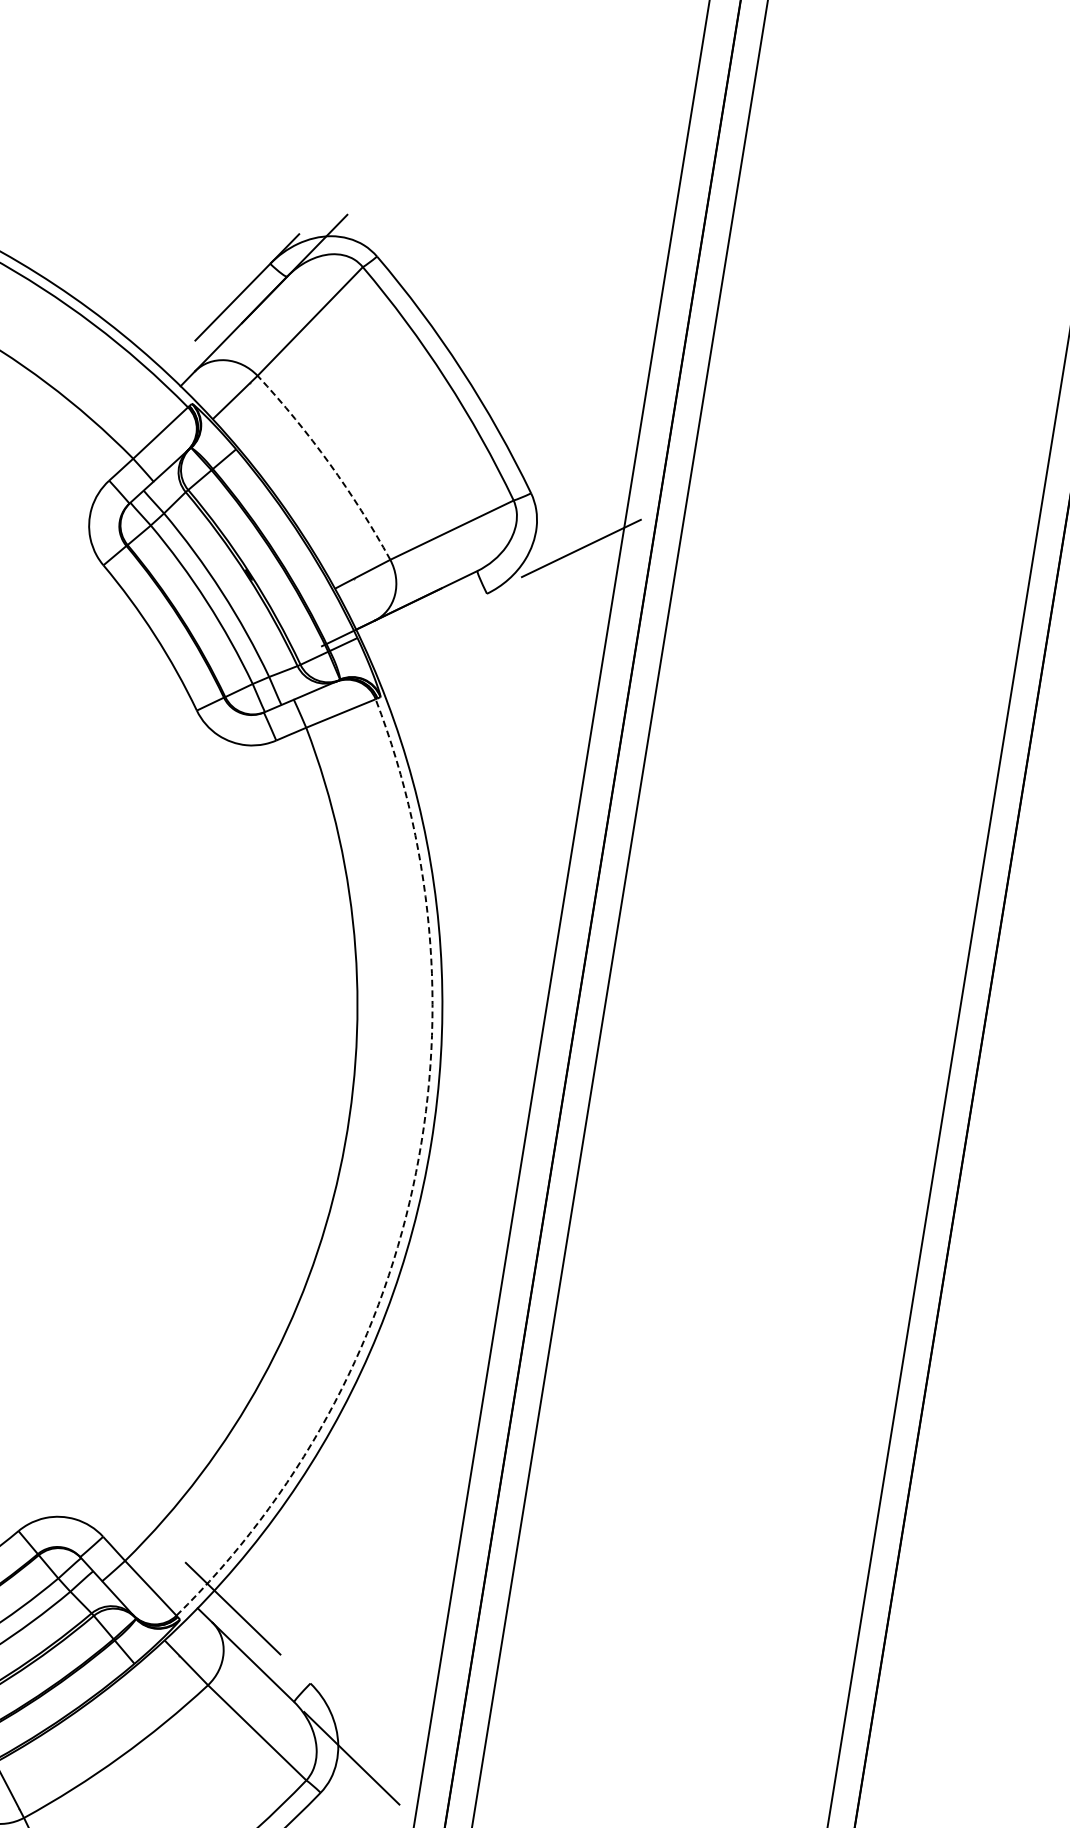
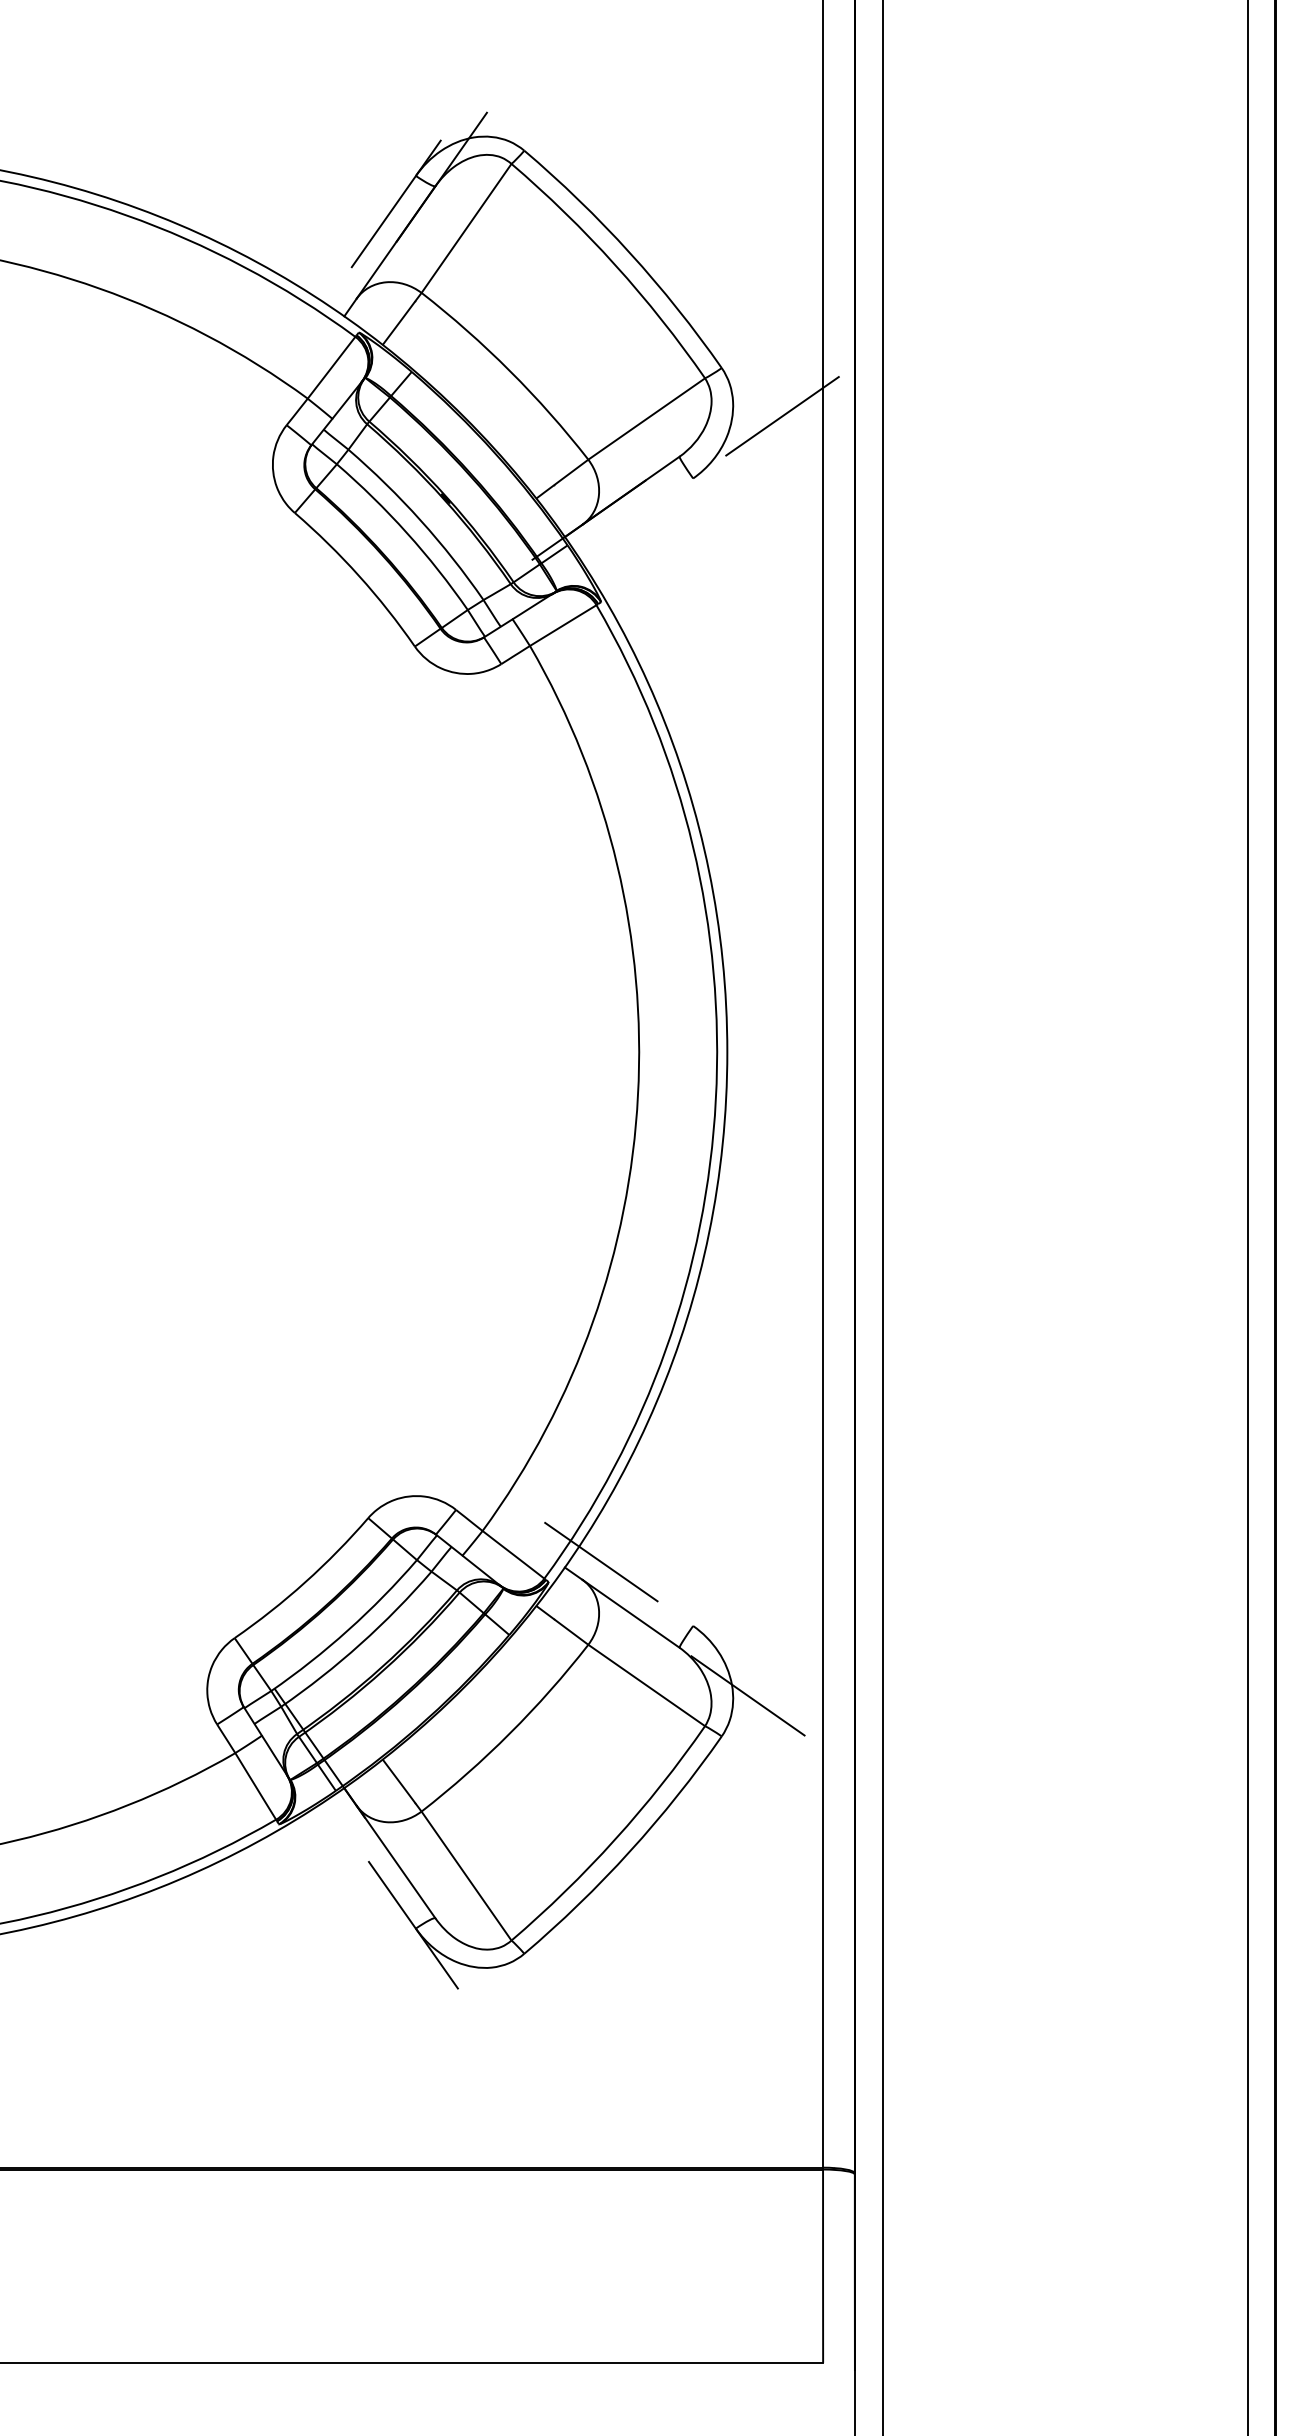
arc: (329, 464) -> (510, 371), dashed -> solid
arc: (412, 1186) -> (715, 1099), dashed -> solid

